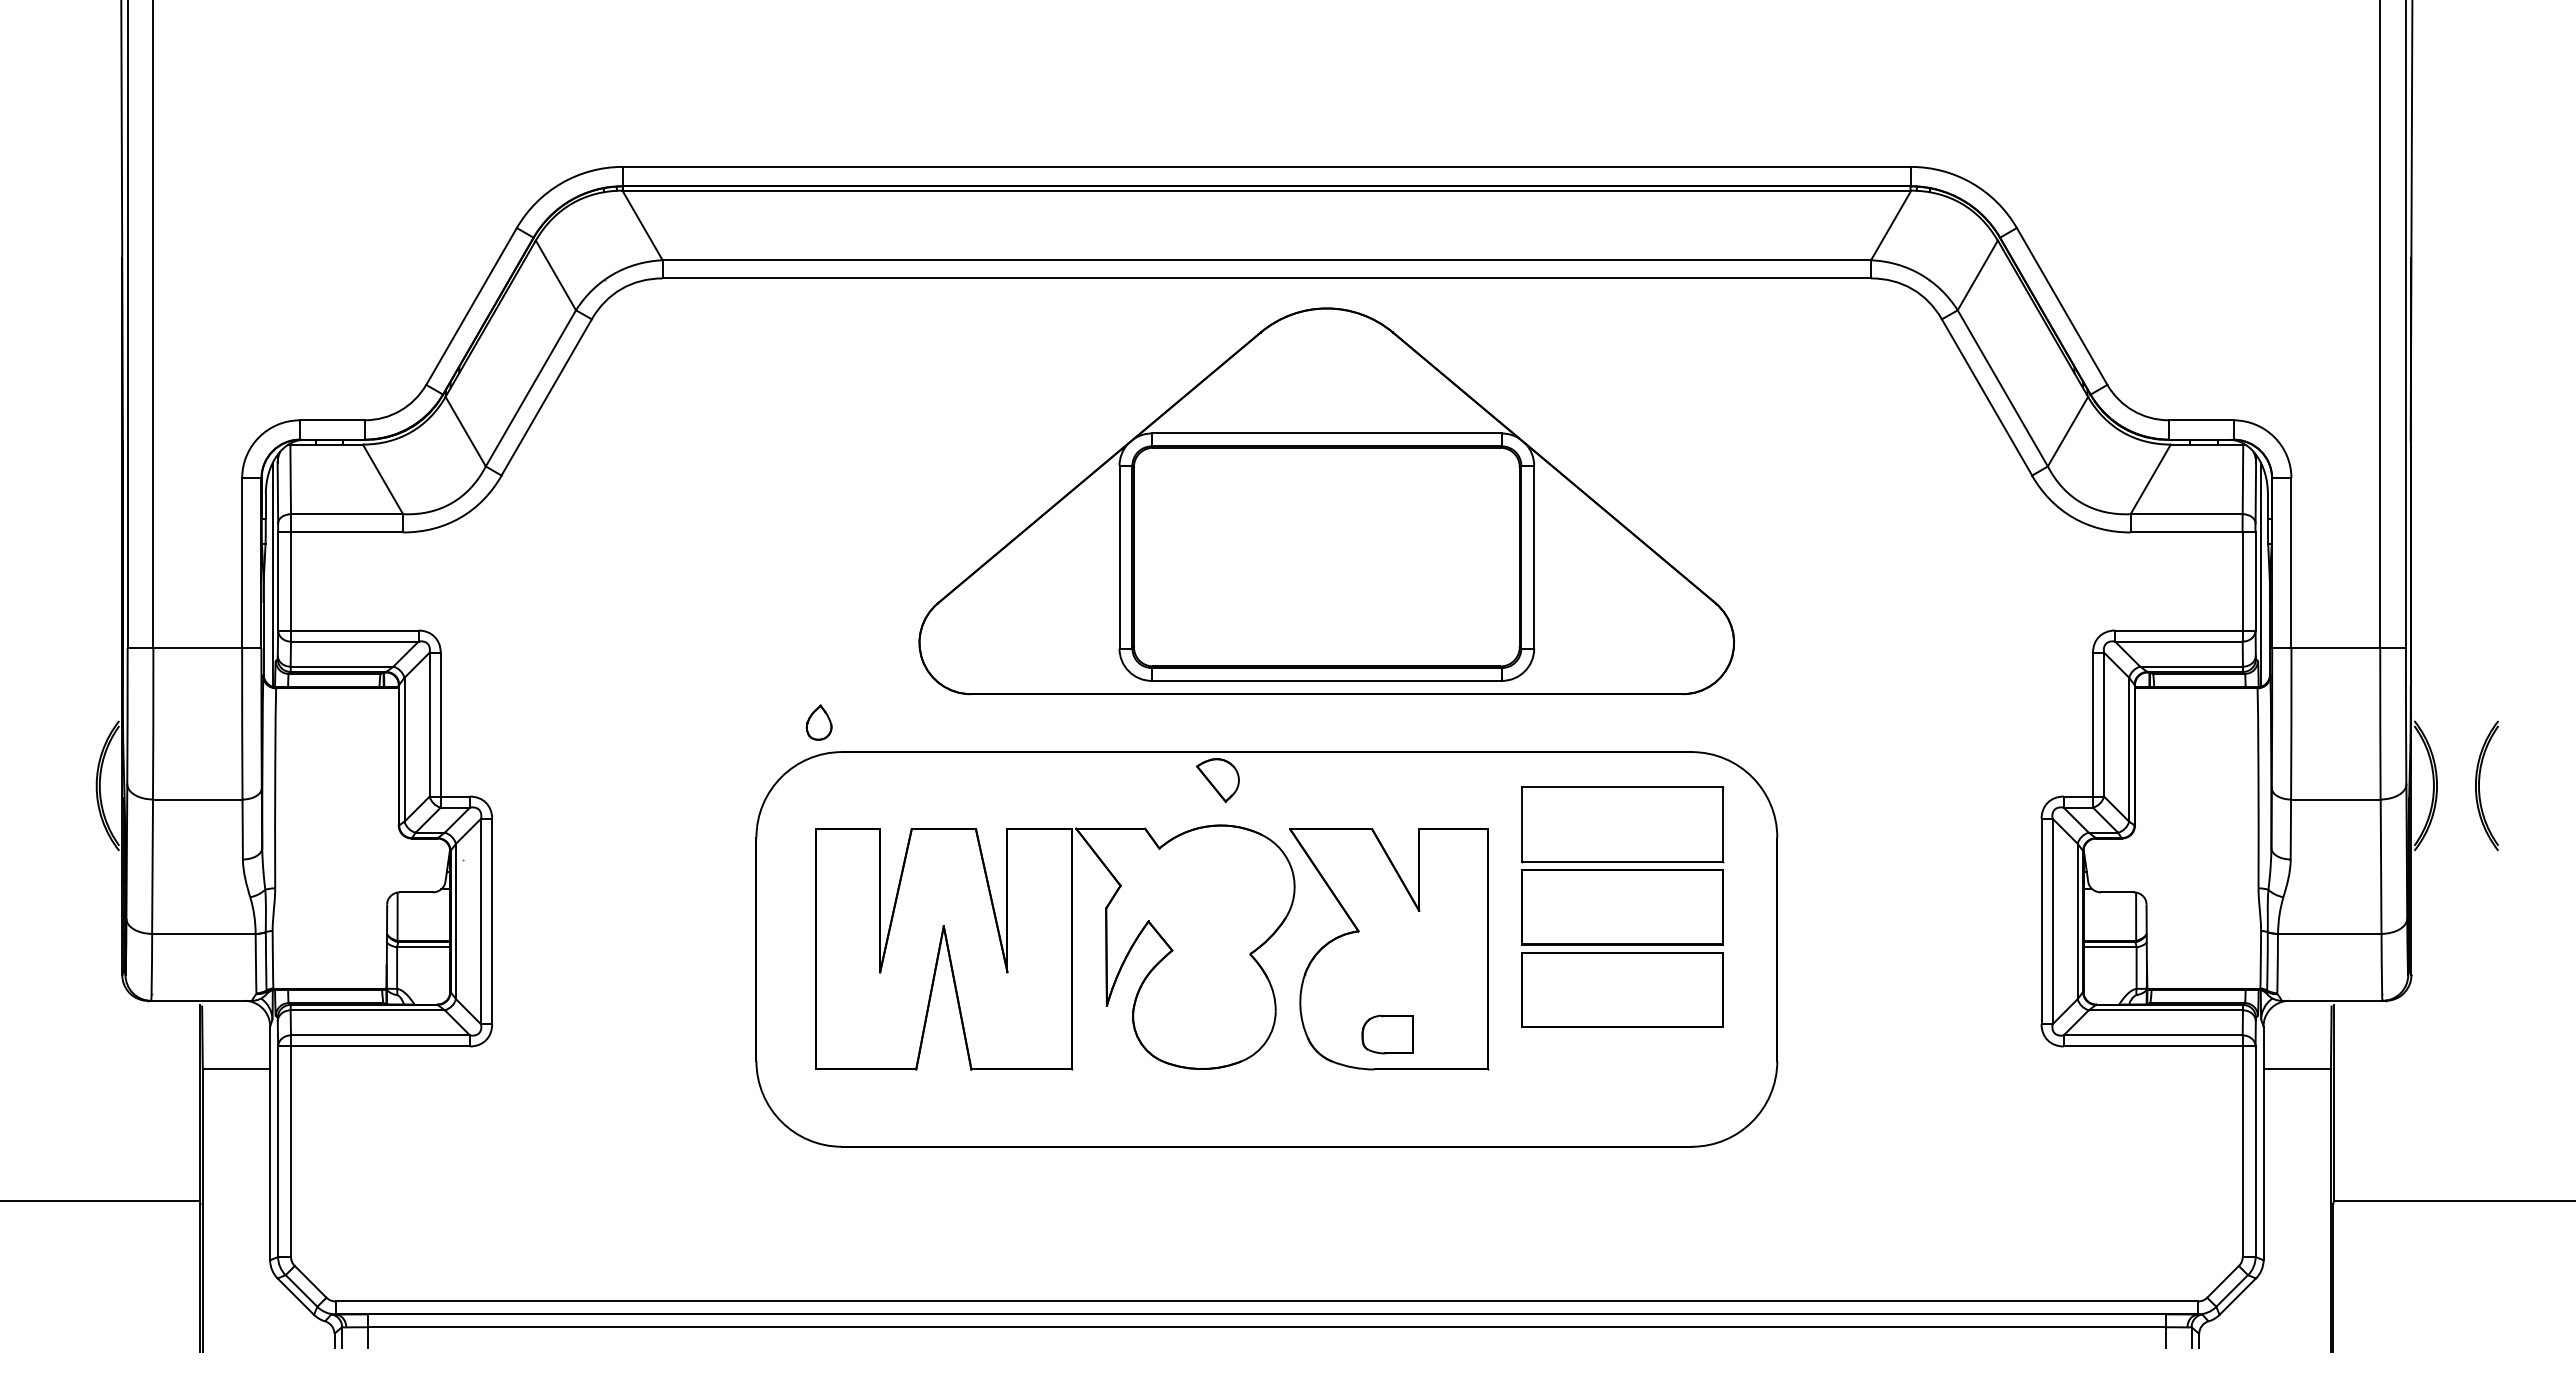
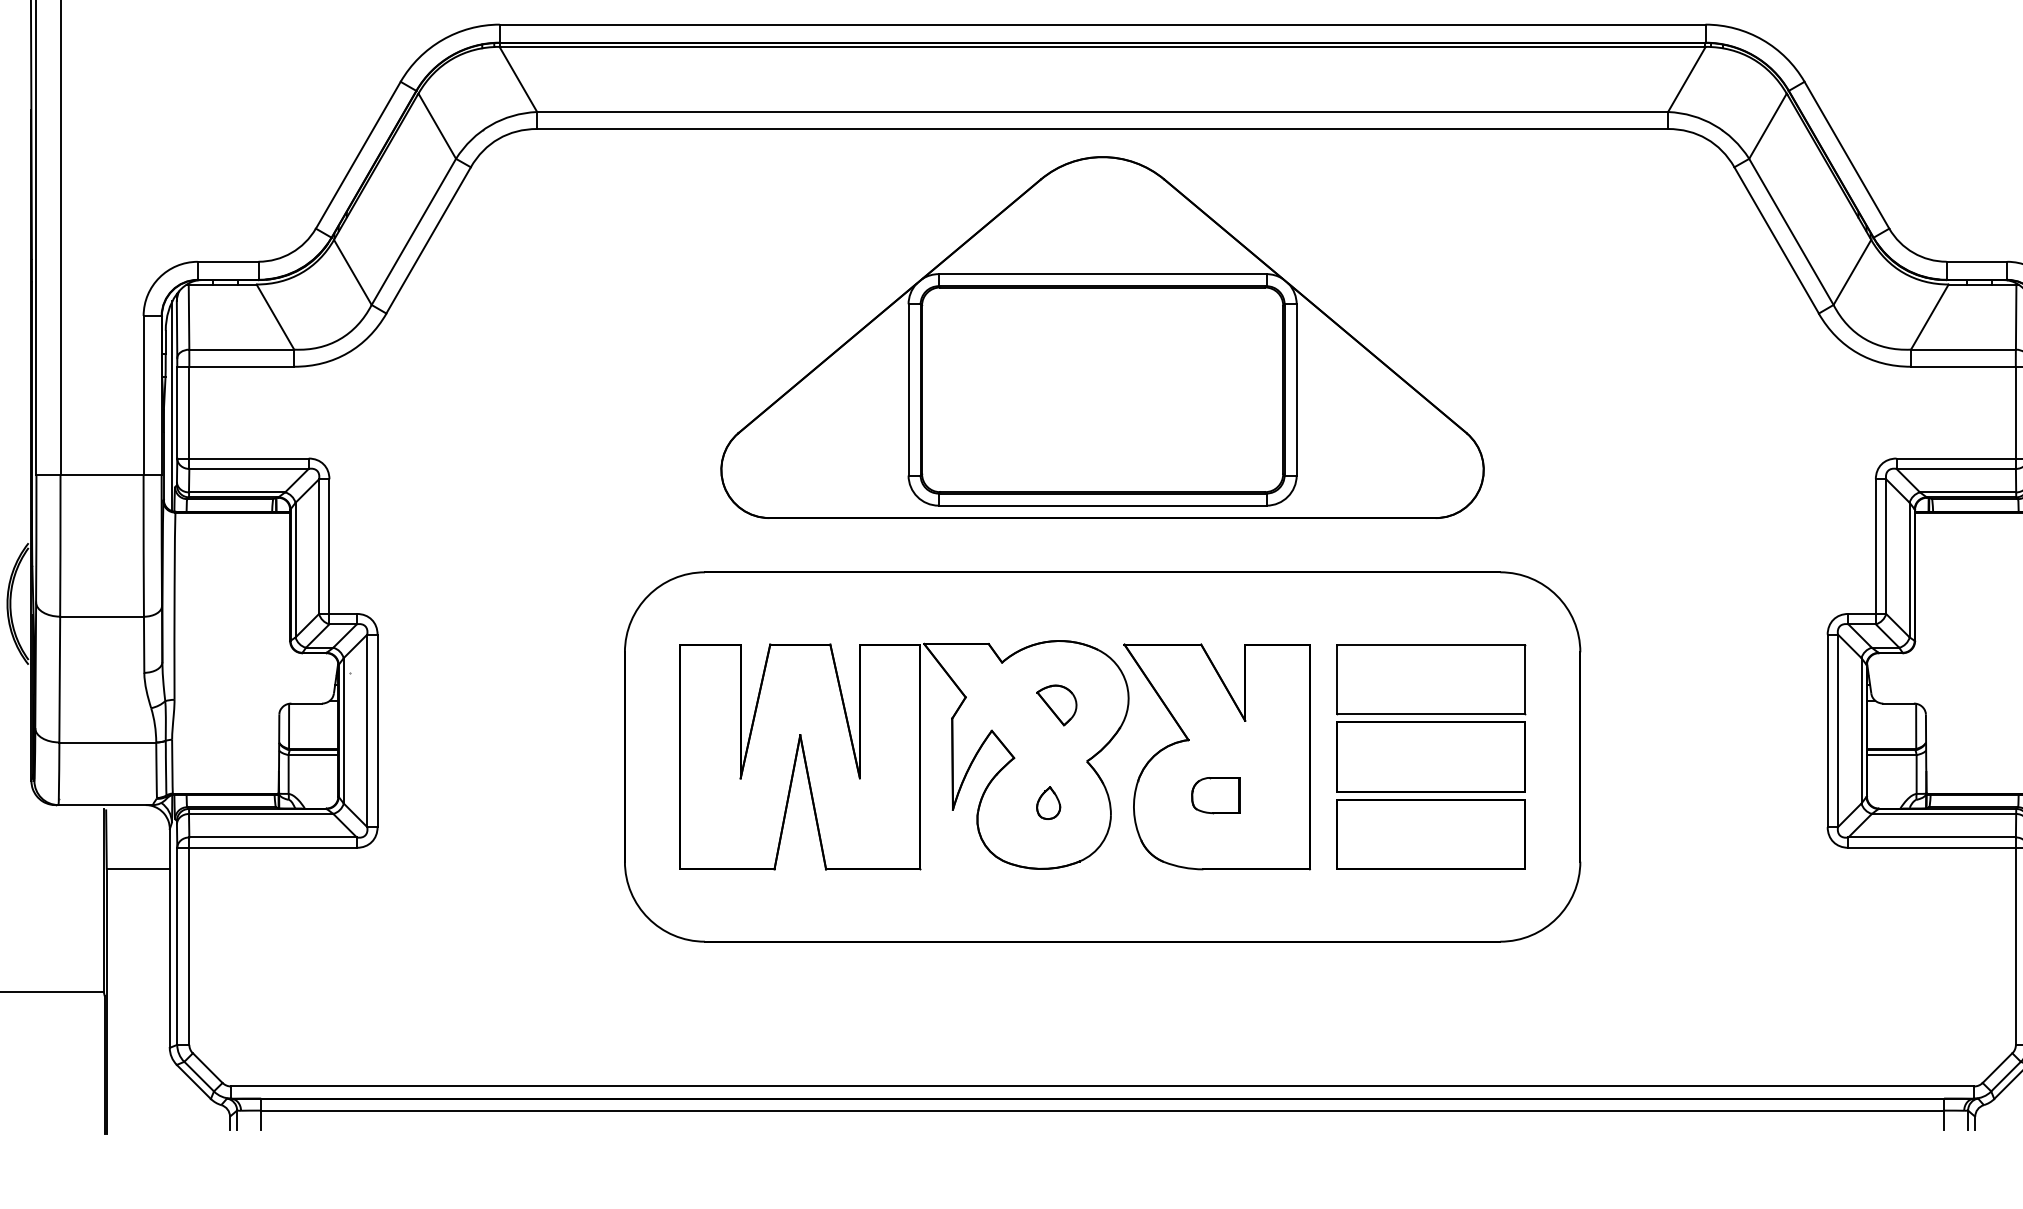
part: (1326, 501) -> (1102, 337), moved
part: (818, 722) -> (1048, 802), moved
part: (1217, 780) -> (1056, 705), moved
part: (1622, 906) -> (1430, 756), moved
part: (1387, 1034) -> (1215, 795), moved

